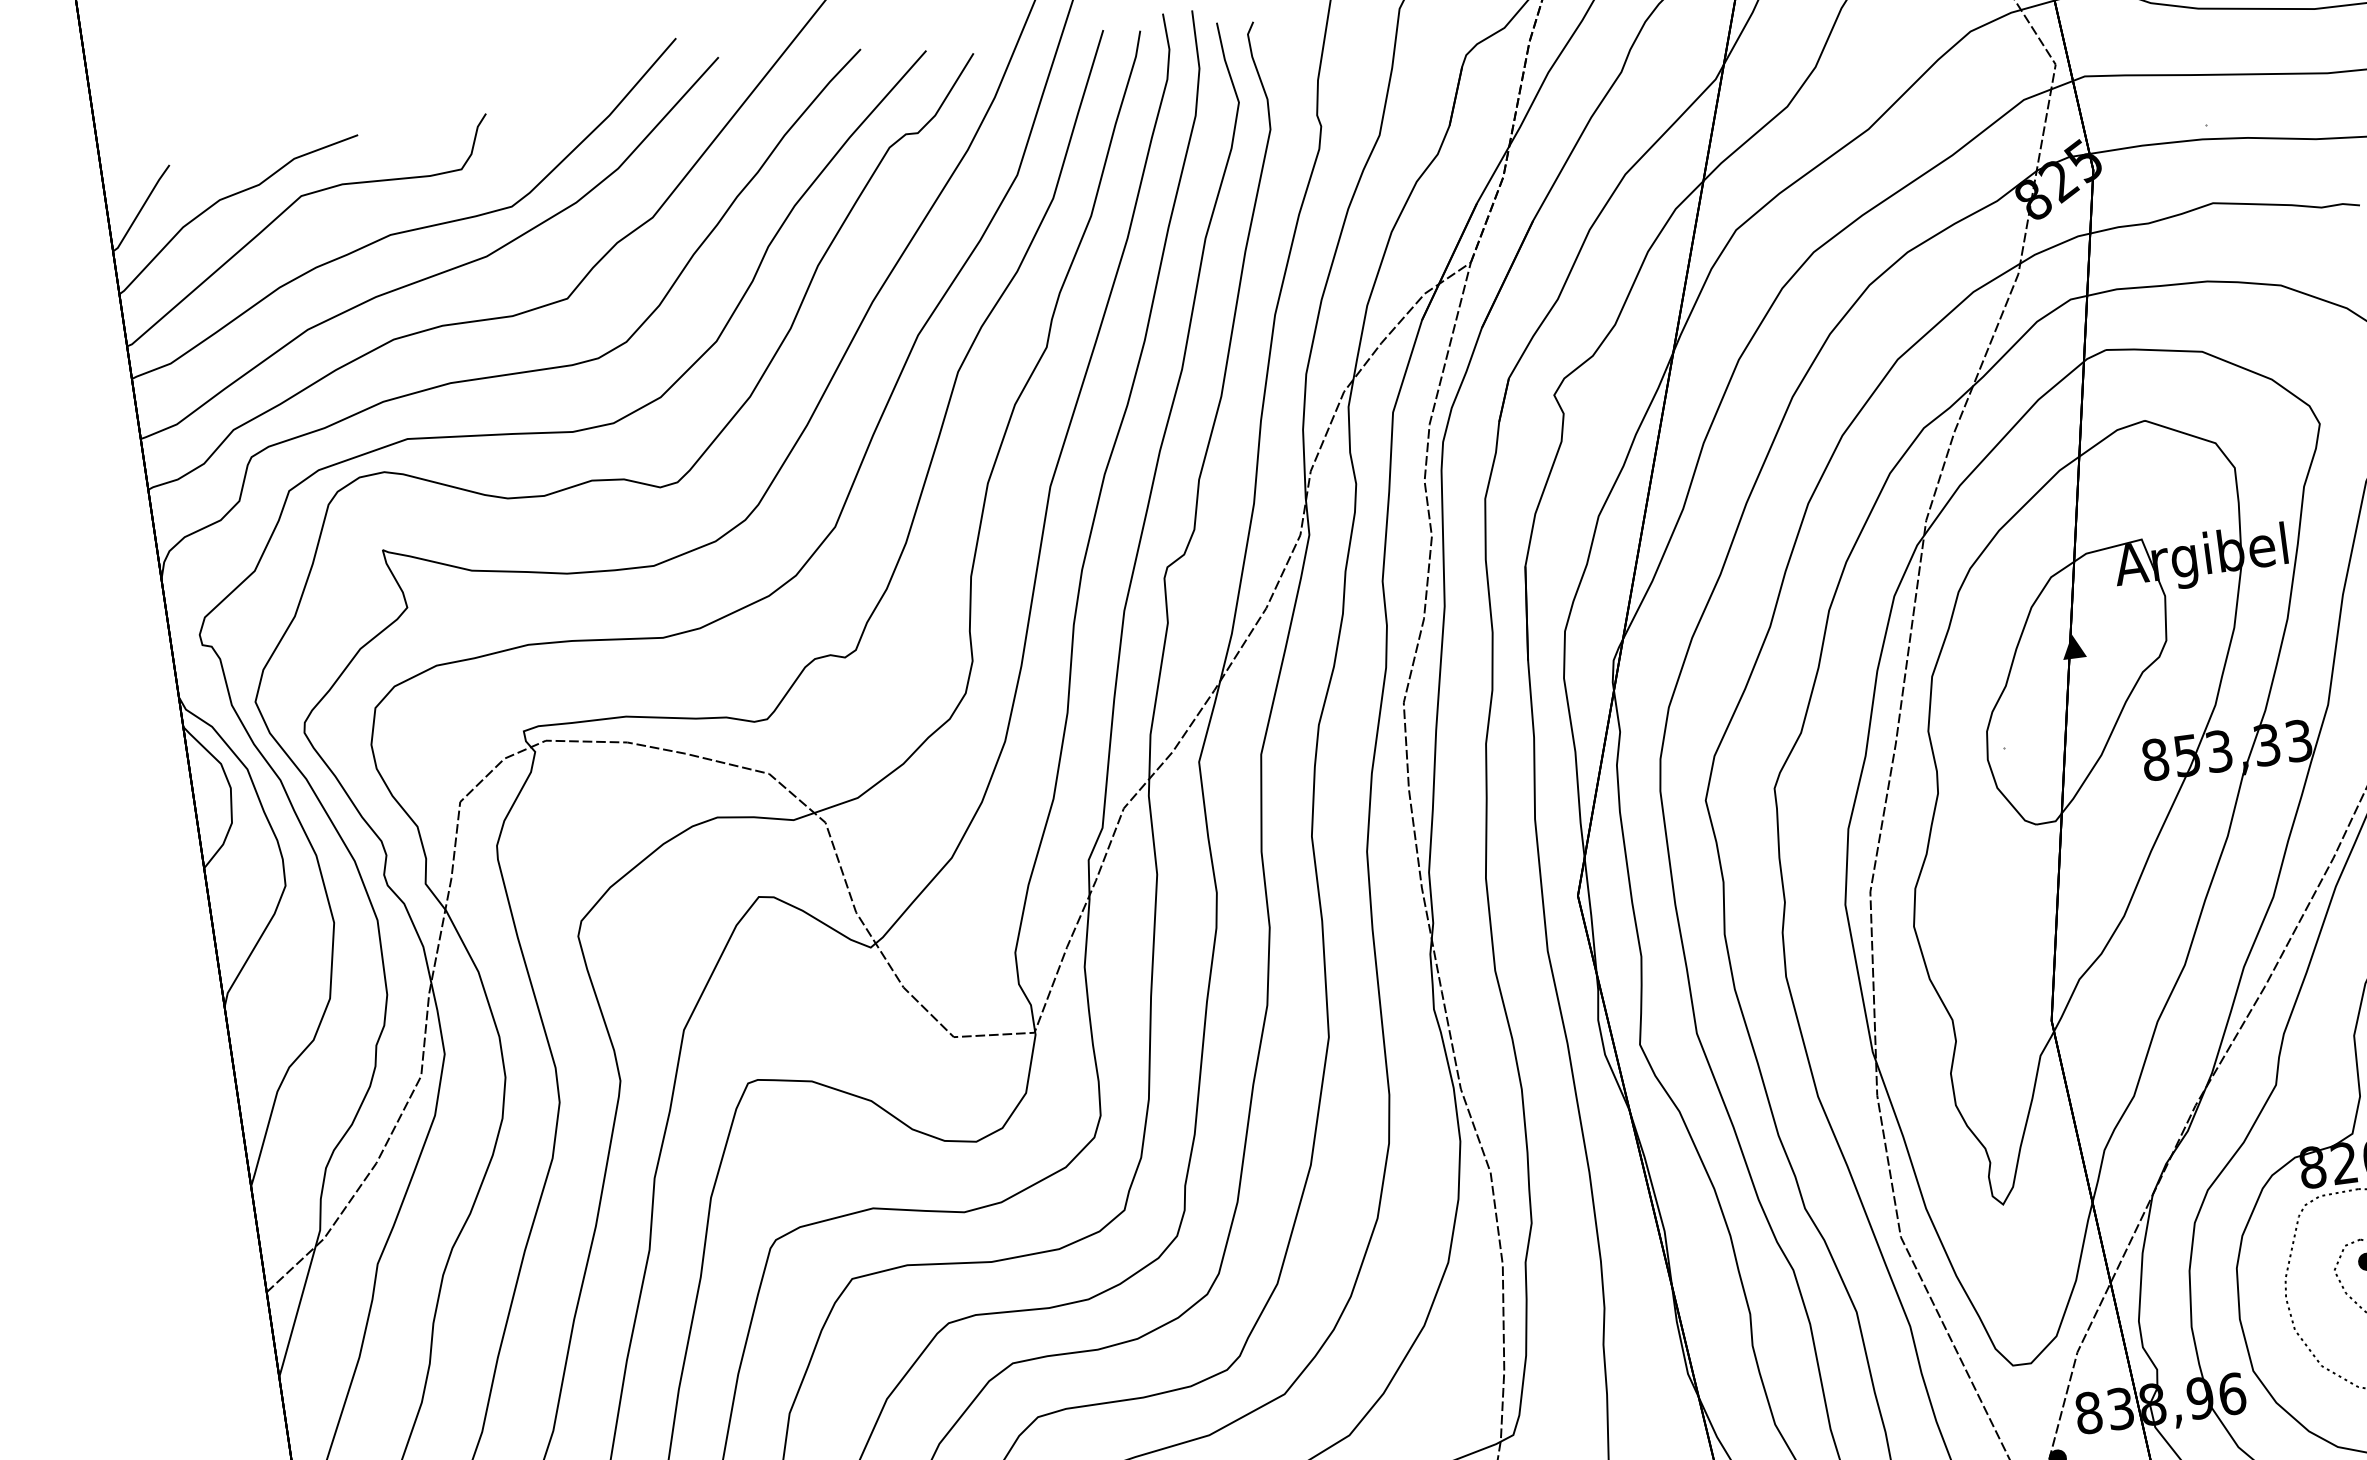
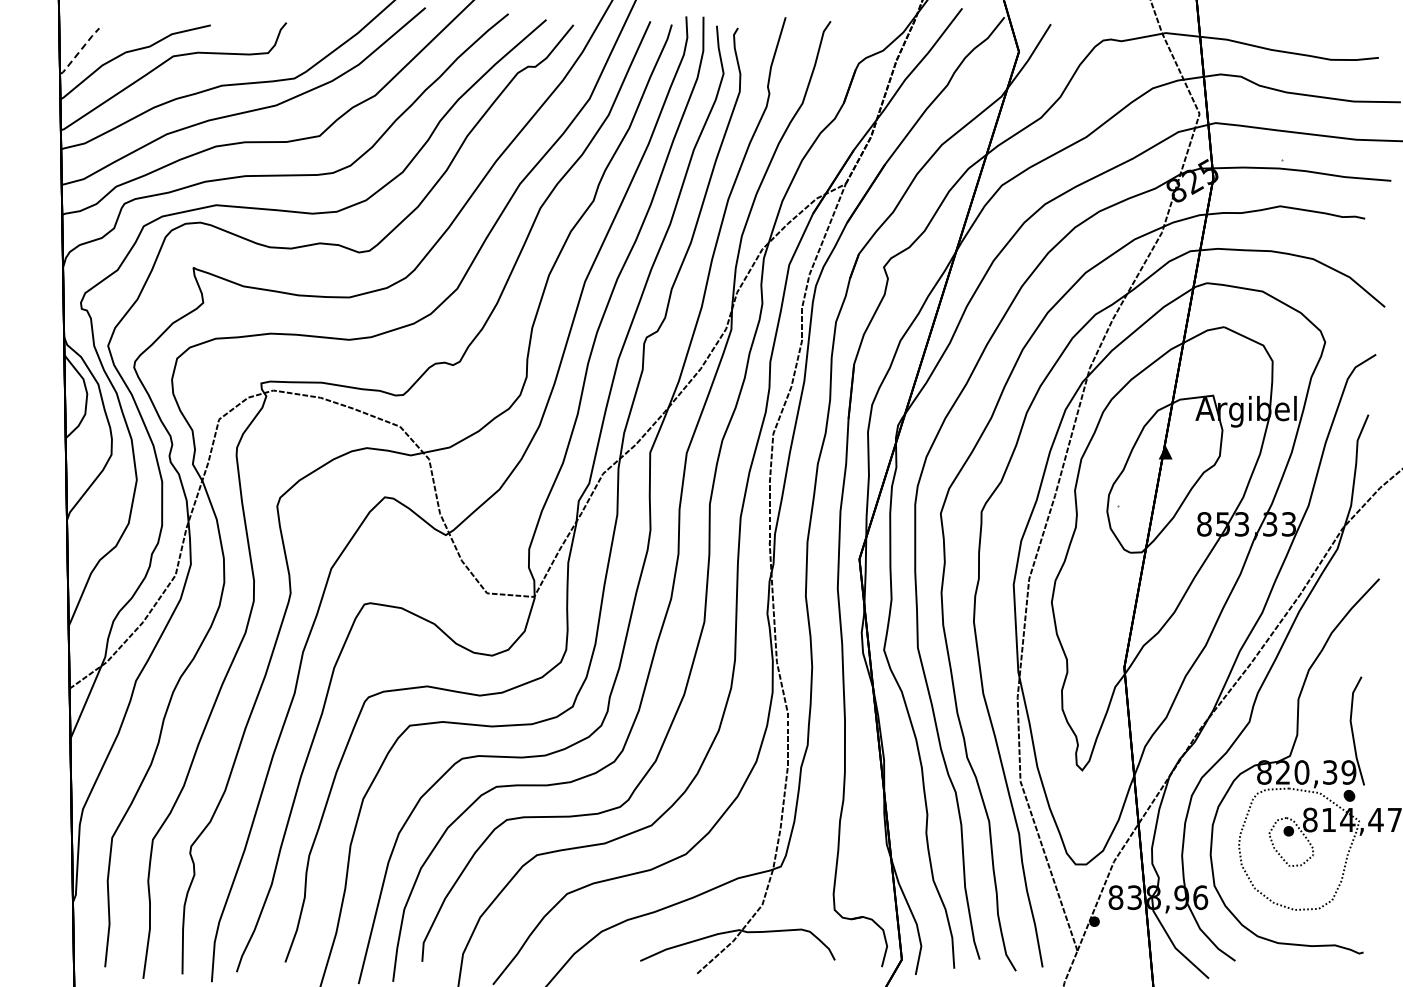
line: (141, 208) -> (79, 51), solid -> dashed

